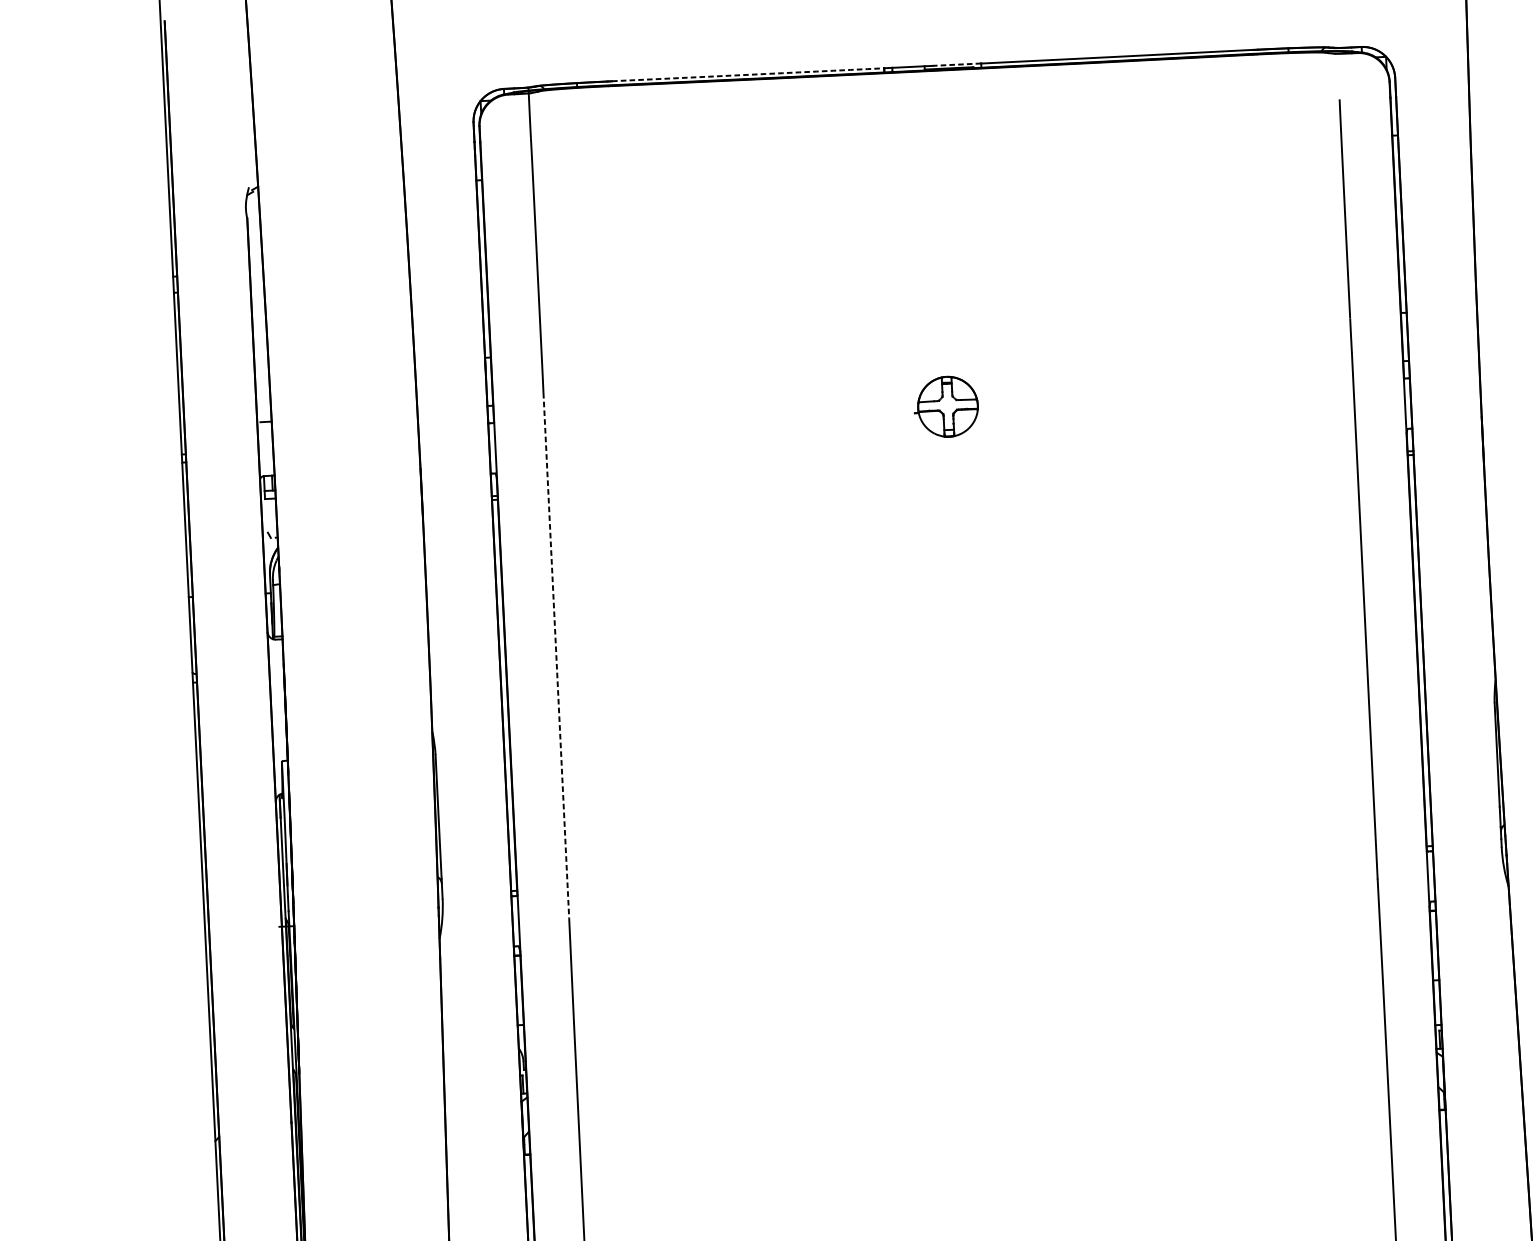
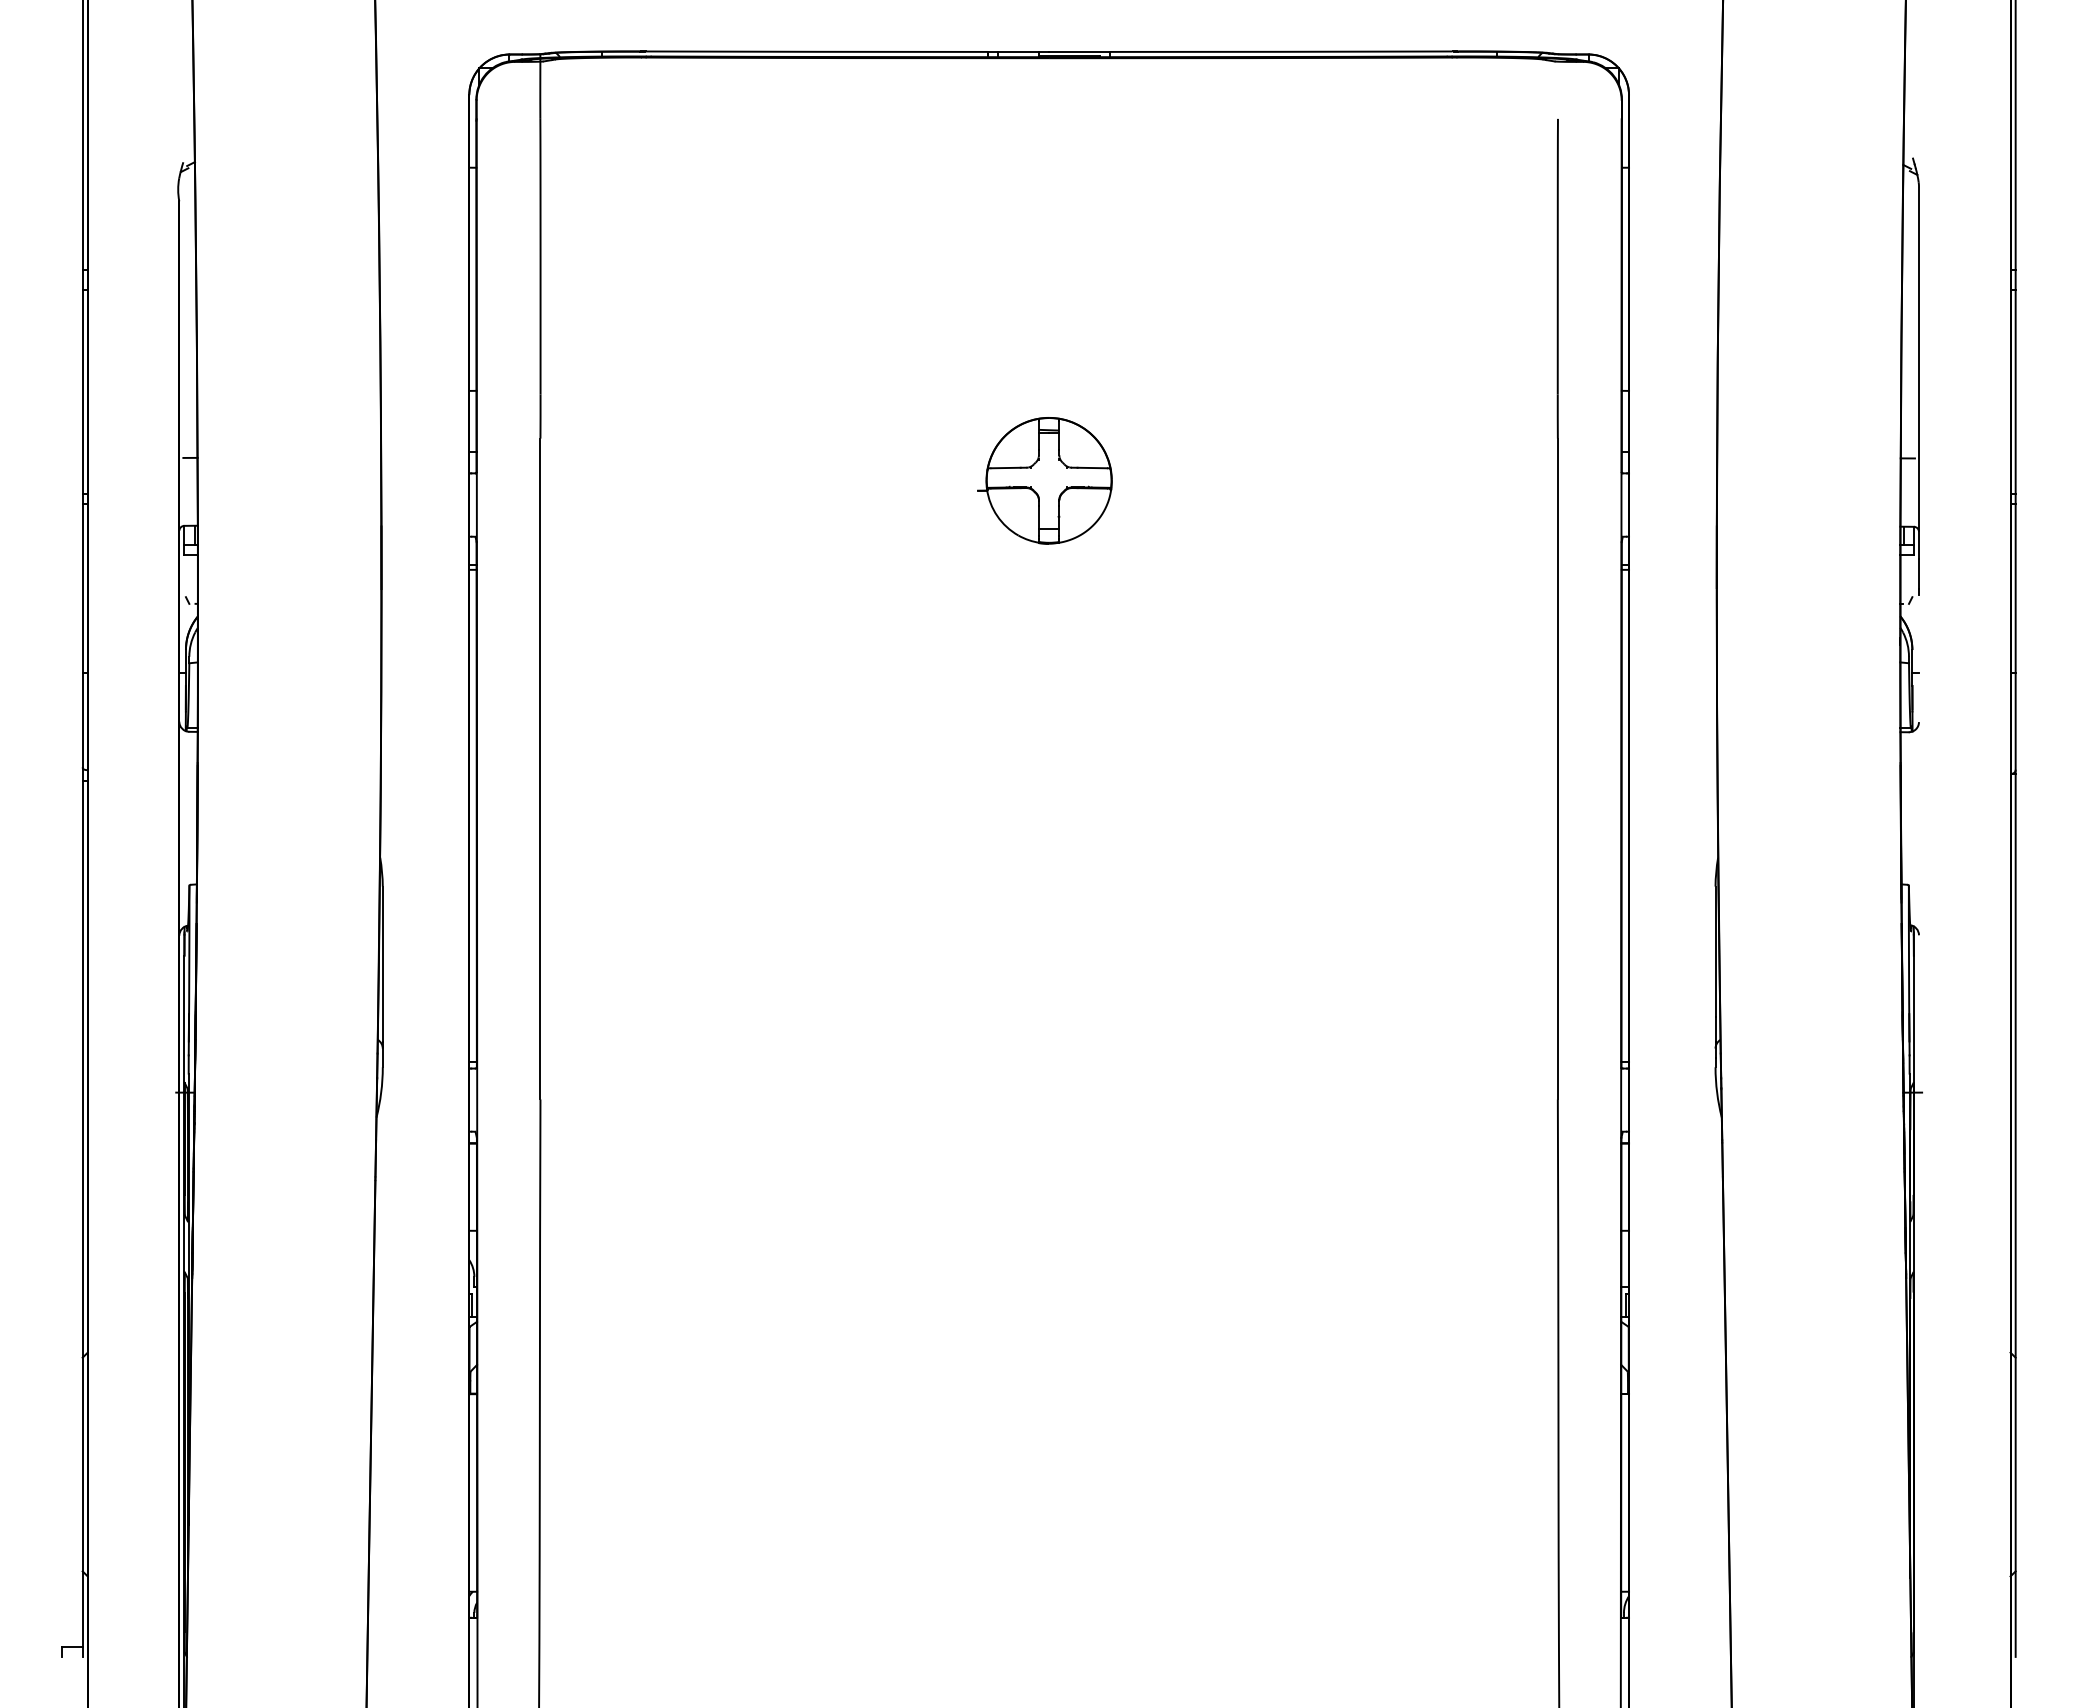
line: (956, 64) -> (1079, 51), dashed -> solid
arc: (747, 74) -> (816, 51), dashed -> solid
part: (945, 406) -> (1044, 480), size x1.67
line: (556, 655) -> (540, 769), dashed -> solid

